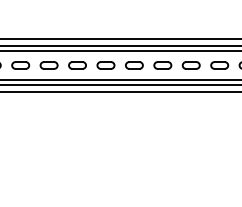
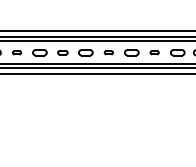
part: (20, 65) -> (16, 52), size x0.6
part: (77, 65) -> (62, 52), size x0.7
part: (134, 65) -> (108, 52), size x0.6
part: (190, 65) -> (154, 52), size x0.6

